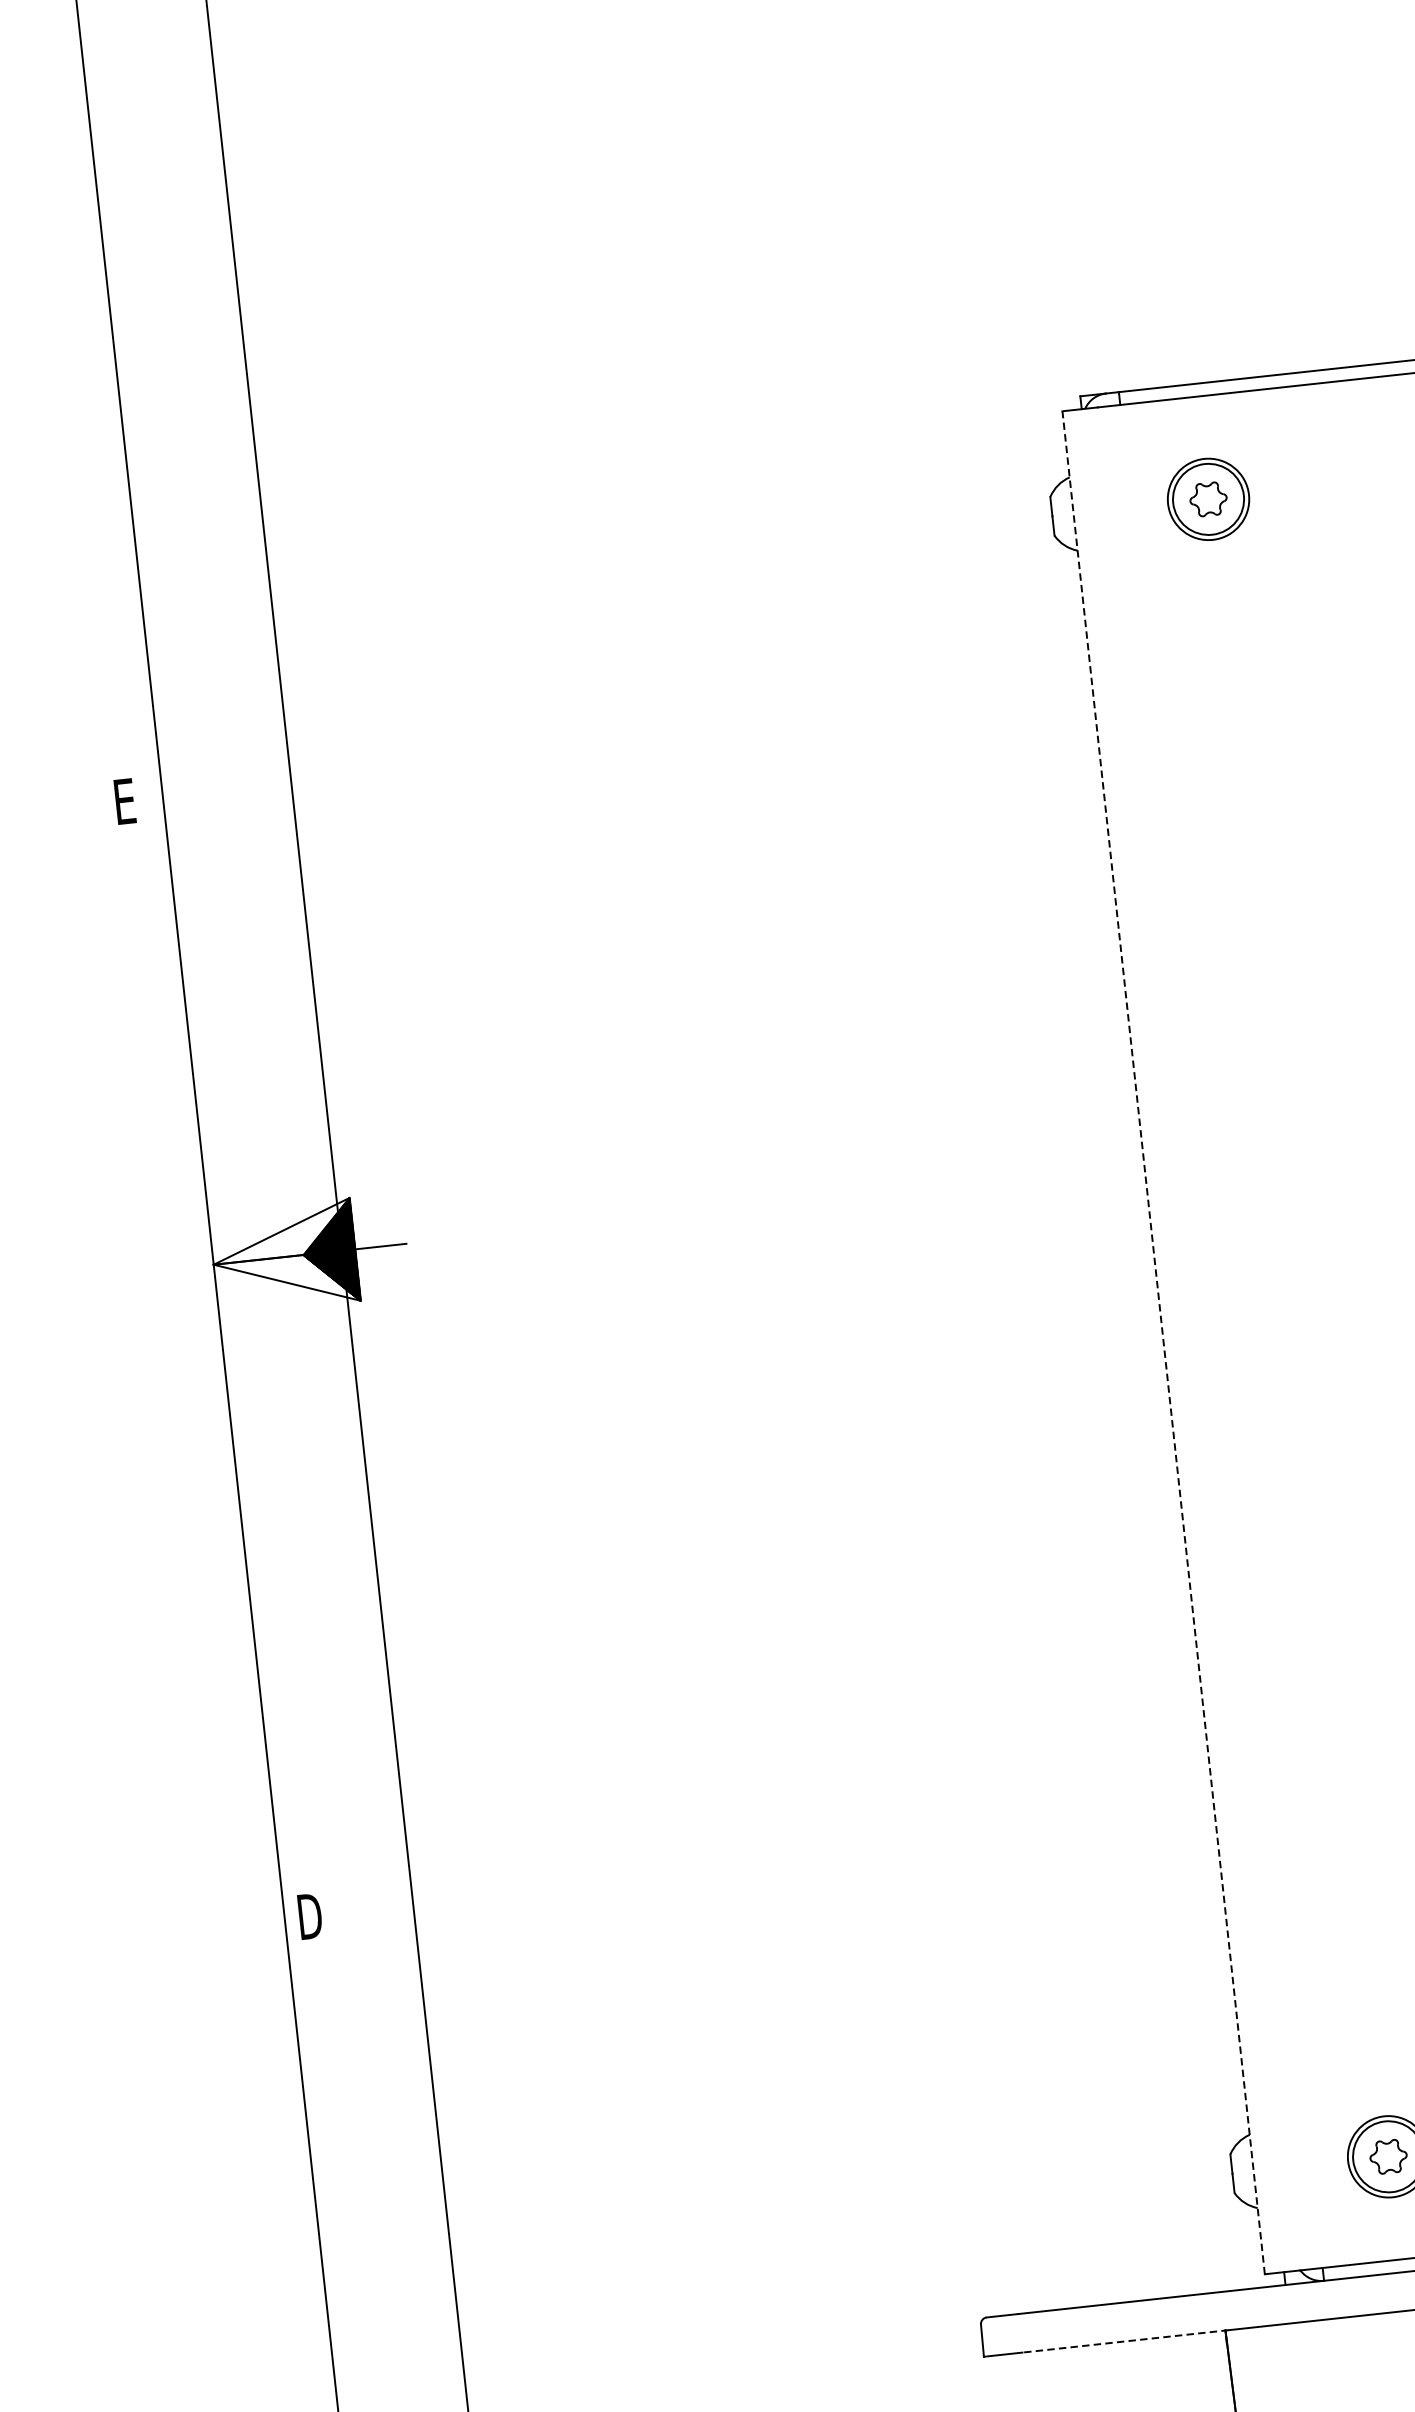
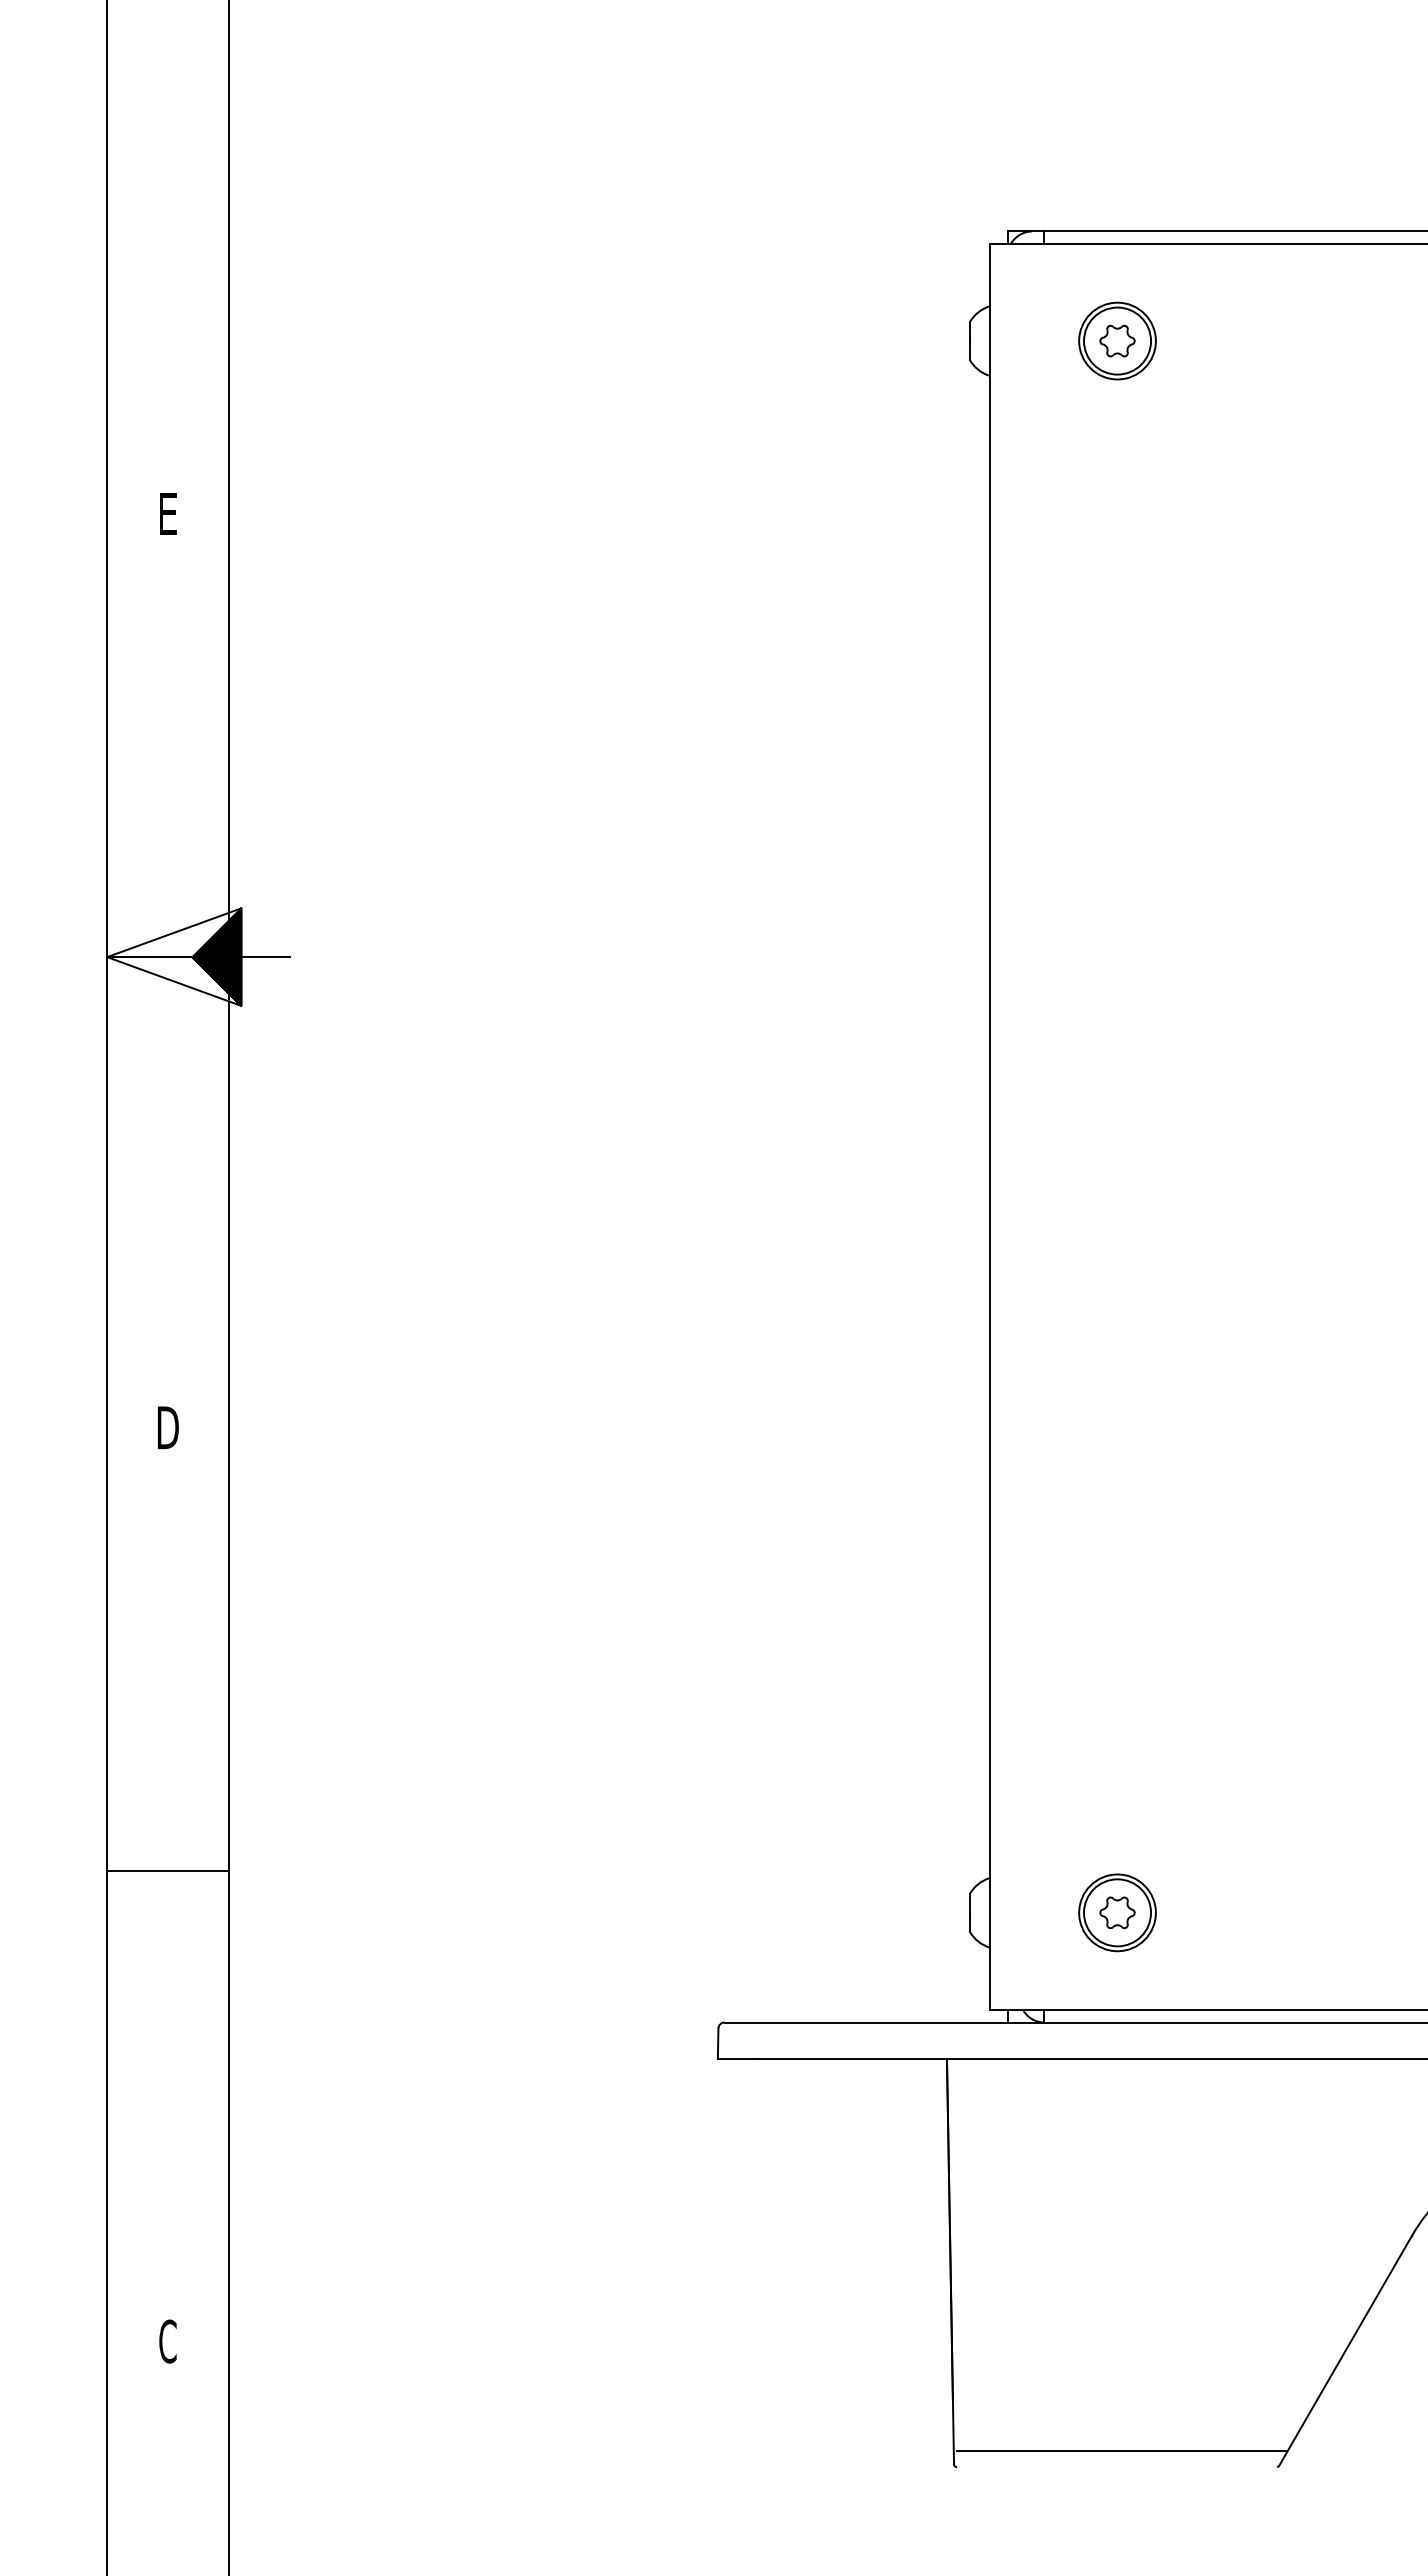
text: (125, 801) -> (168, 513), moved
line: (1163, 1342) -> (989, 1126), dashed -> solid
text: (310, 1916) -> (168, 1427), moved
line: (382, 2220) -> (168, 1870), added
line: (1125, 2341) -> (852, 2059), dashed -> solid

